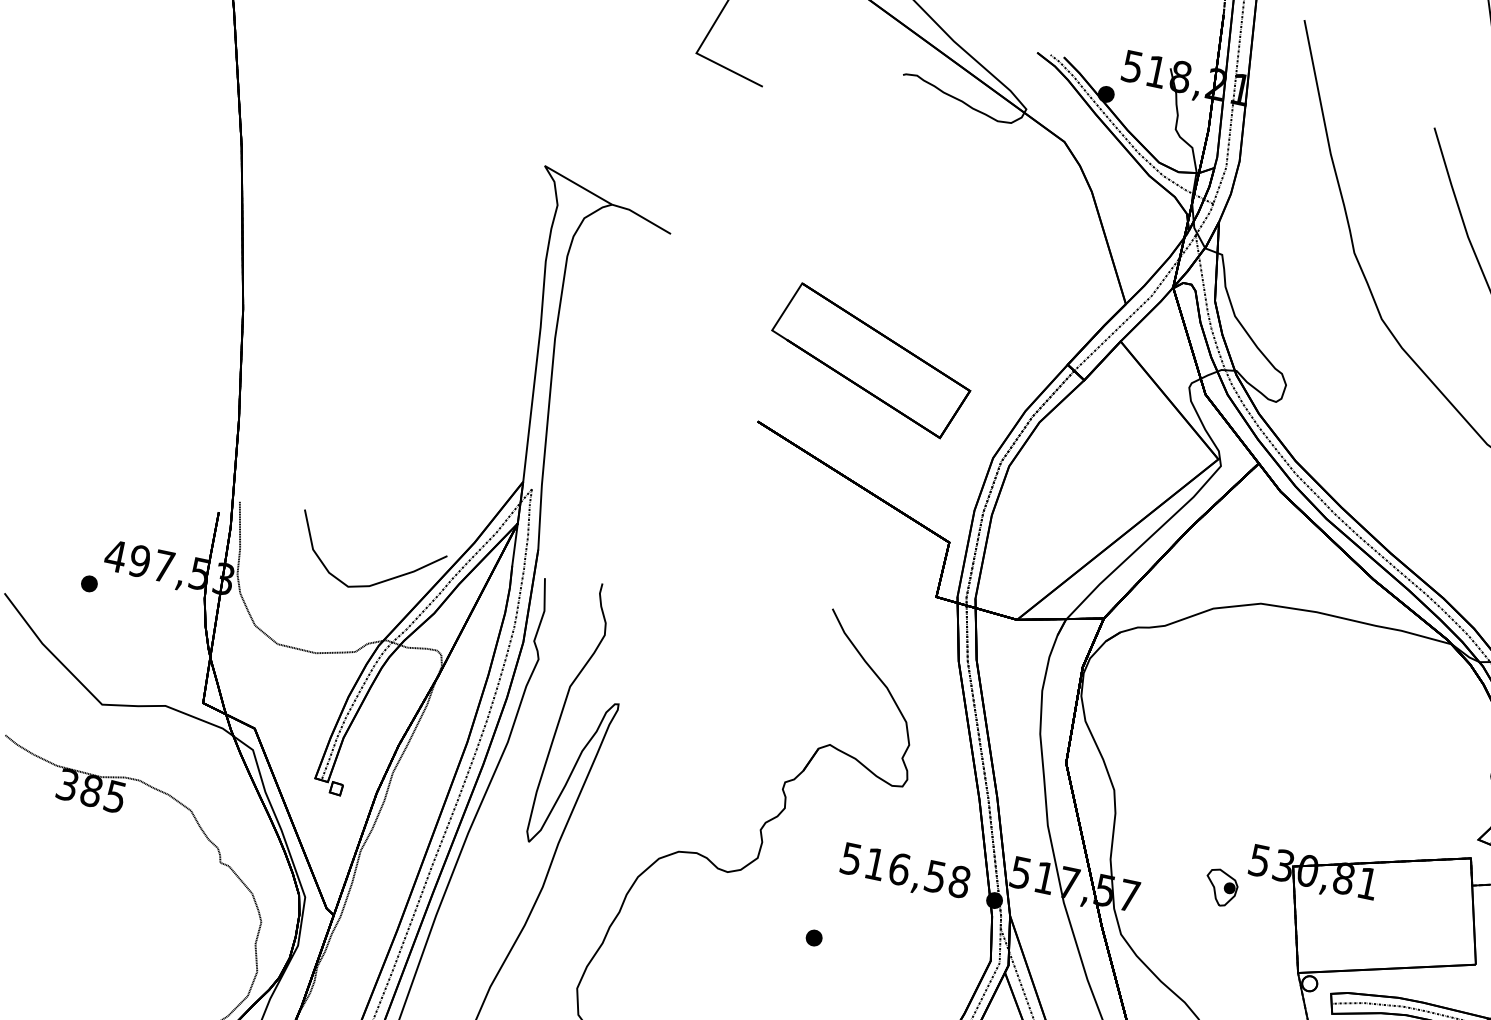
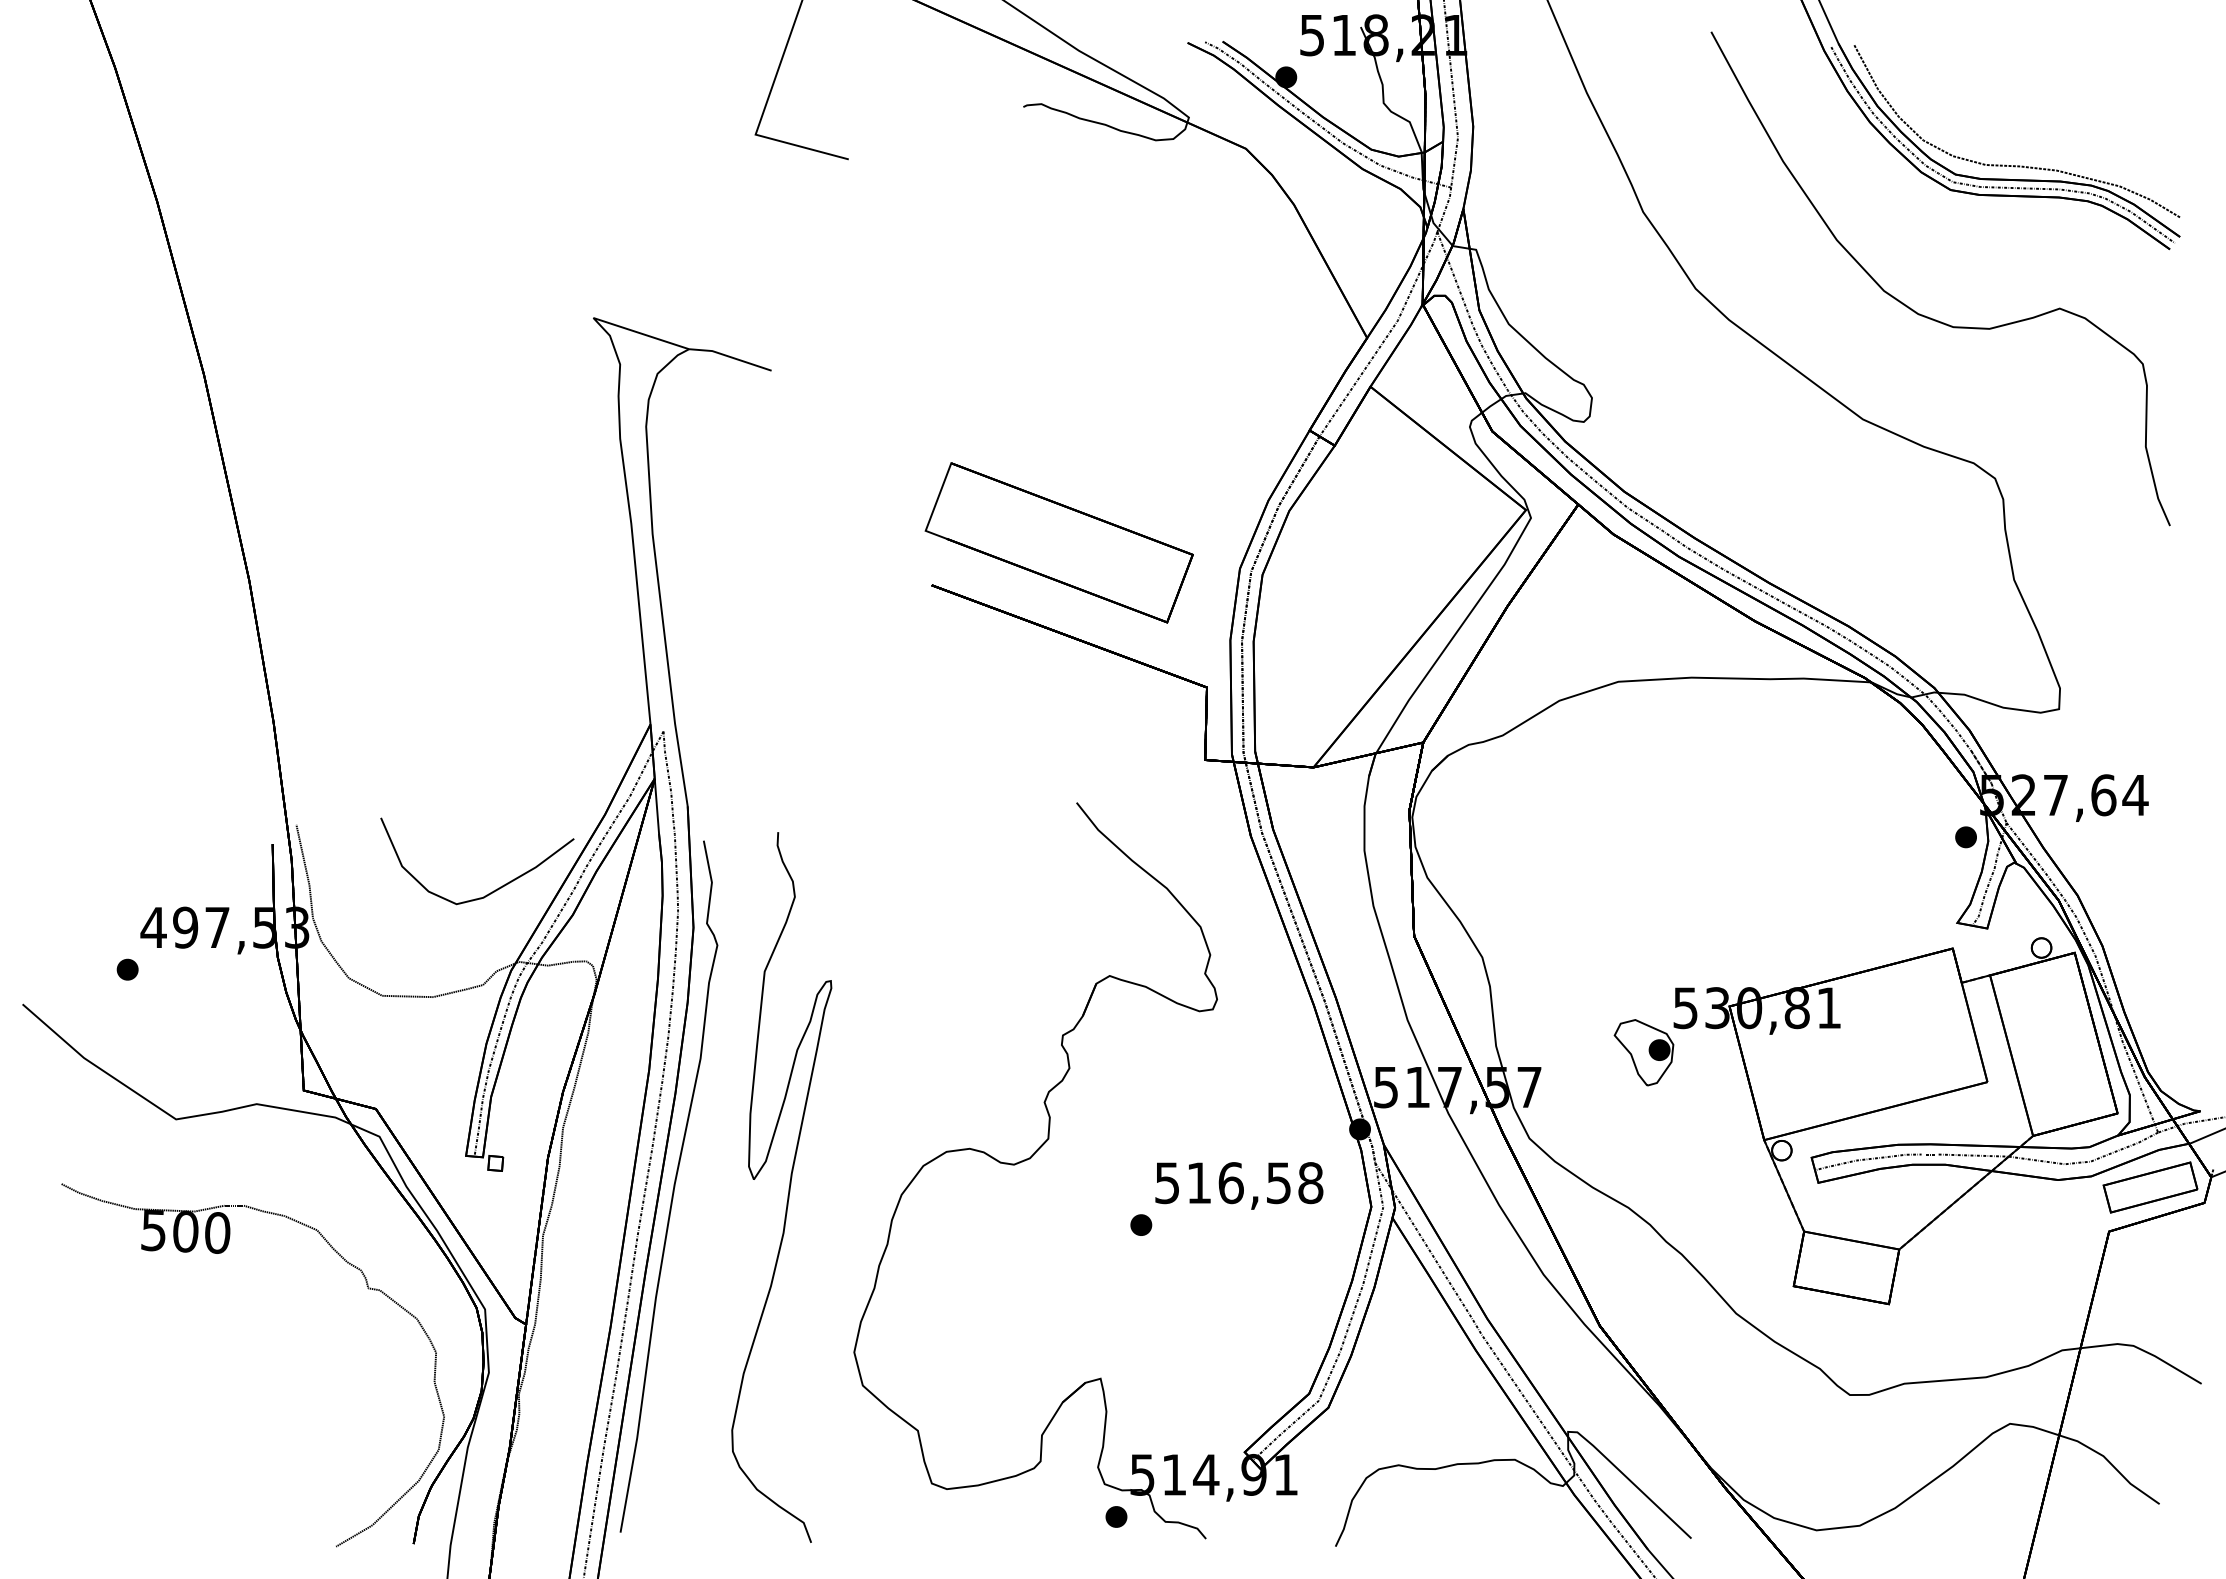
part: (870, 360) -> (1058, 542), moved
text: (91, 790) -> (185, 1231), 385 -> 500
text: (905, 872) -> (1239, 1185), moved
part: (1220, 887) -> (1643, 1052), size x1.43

